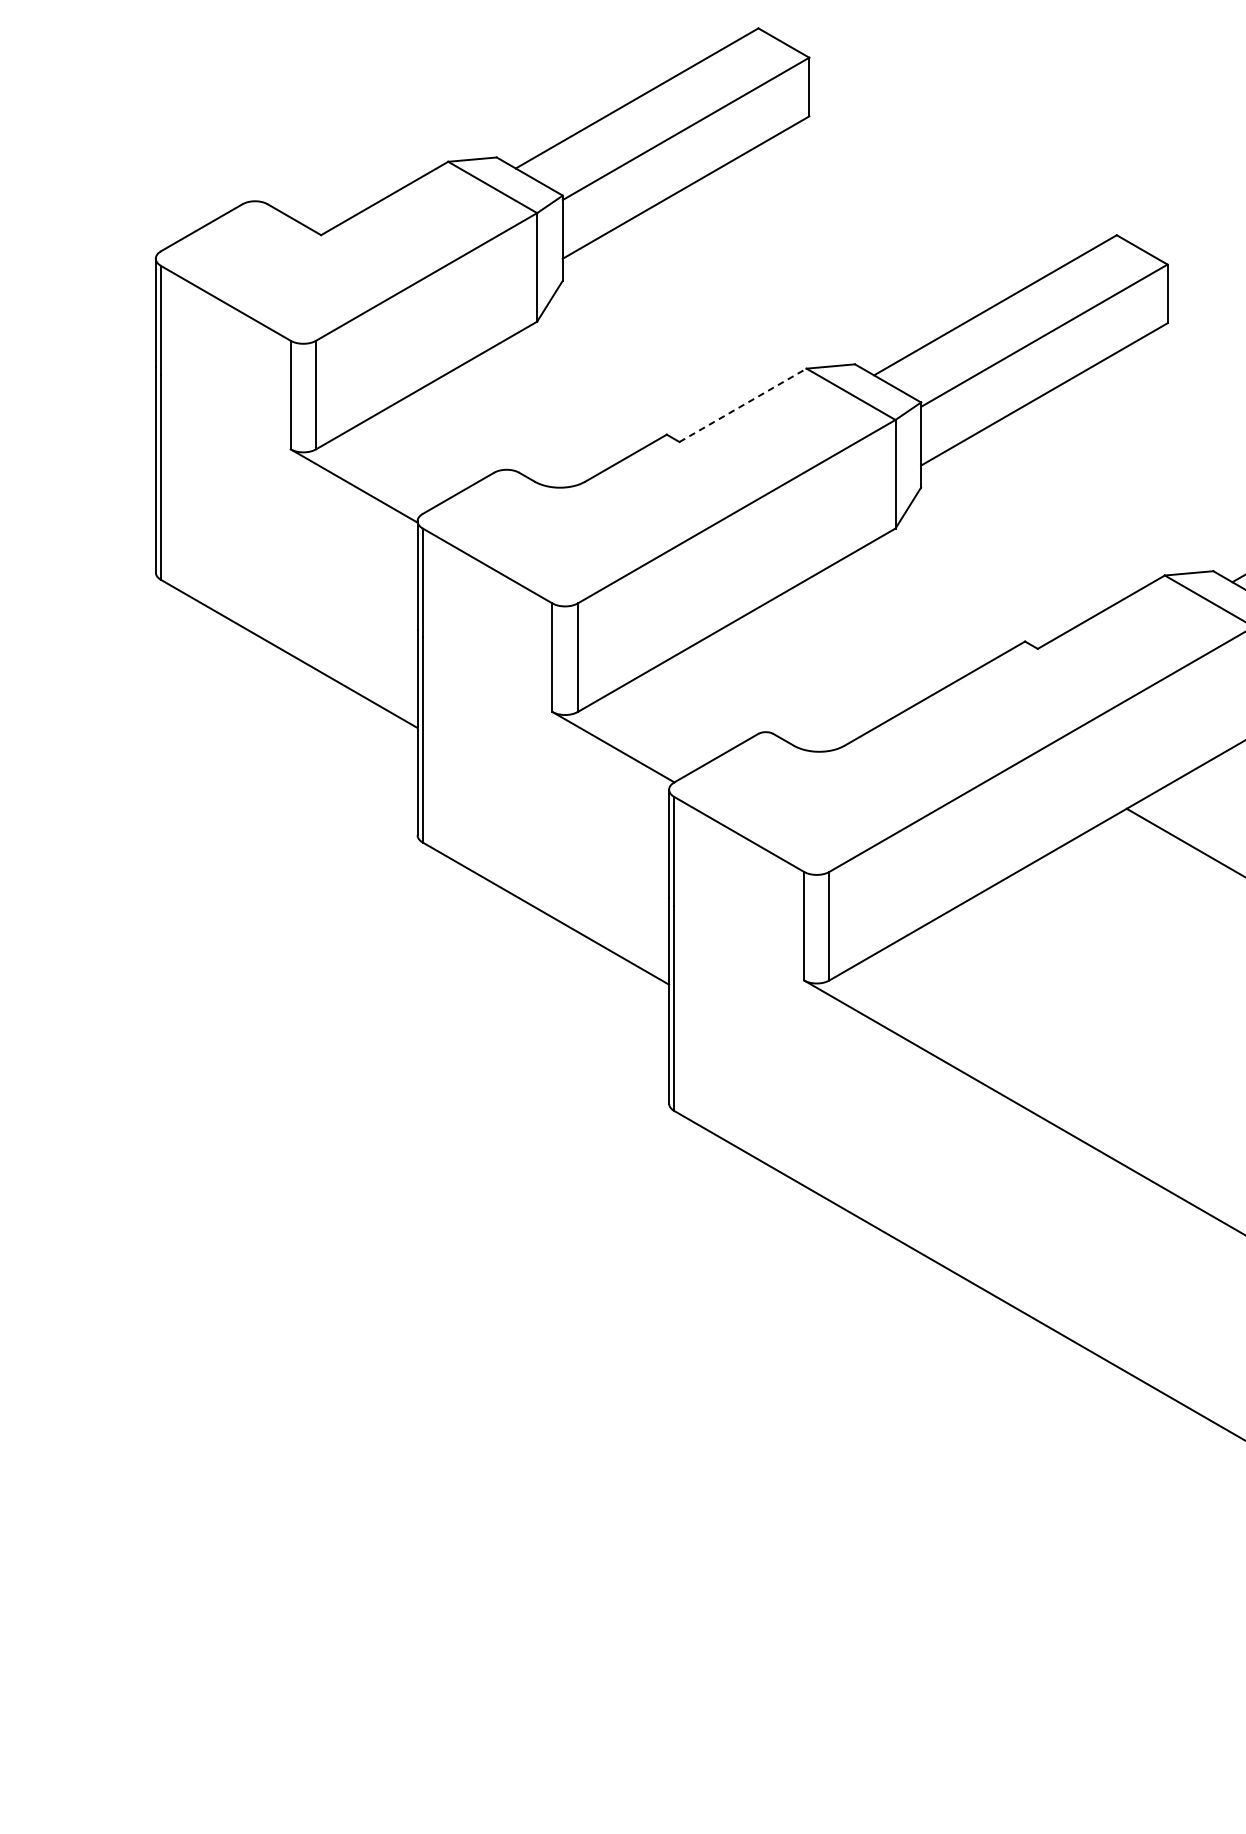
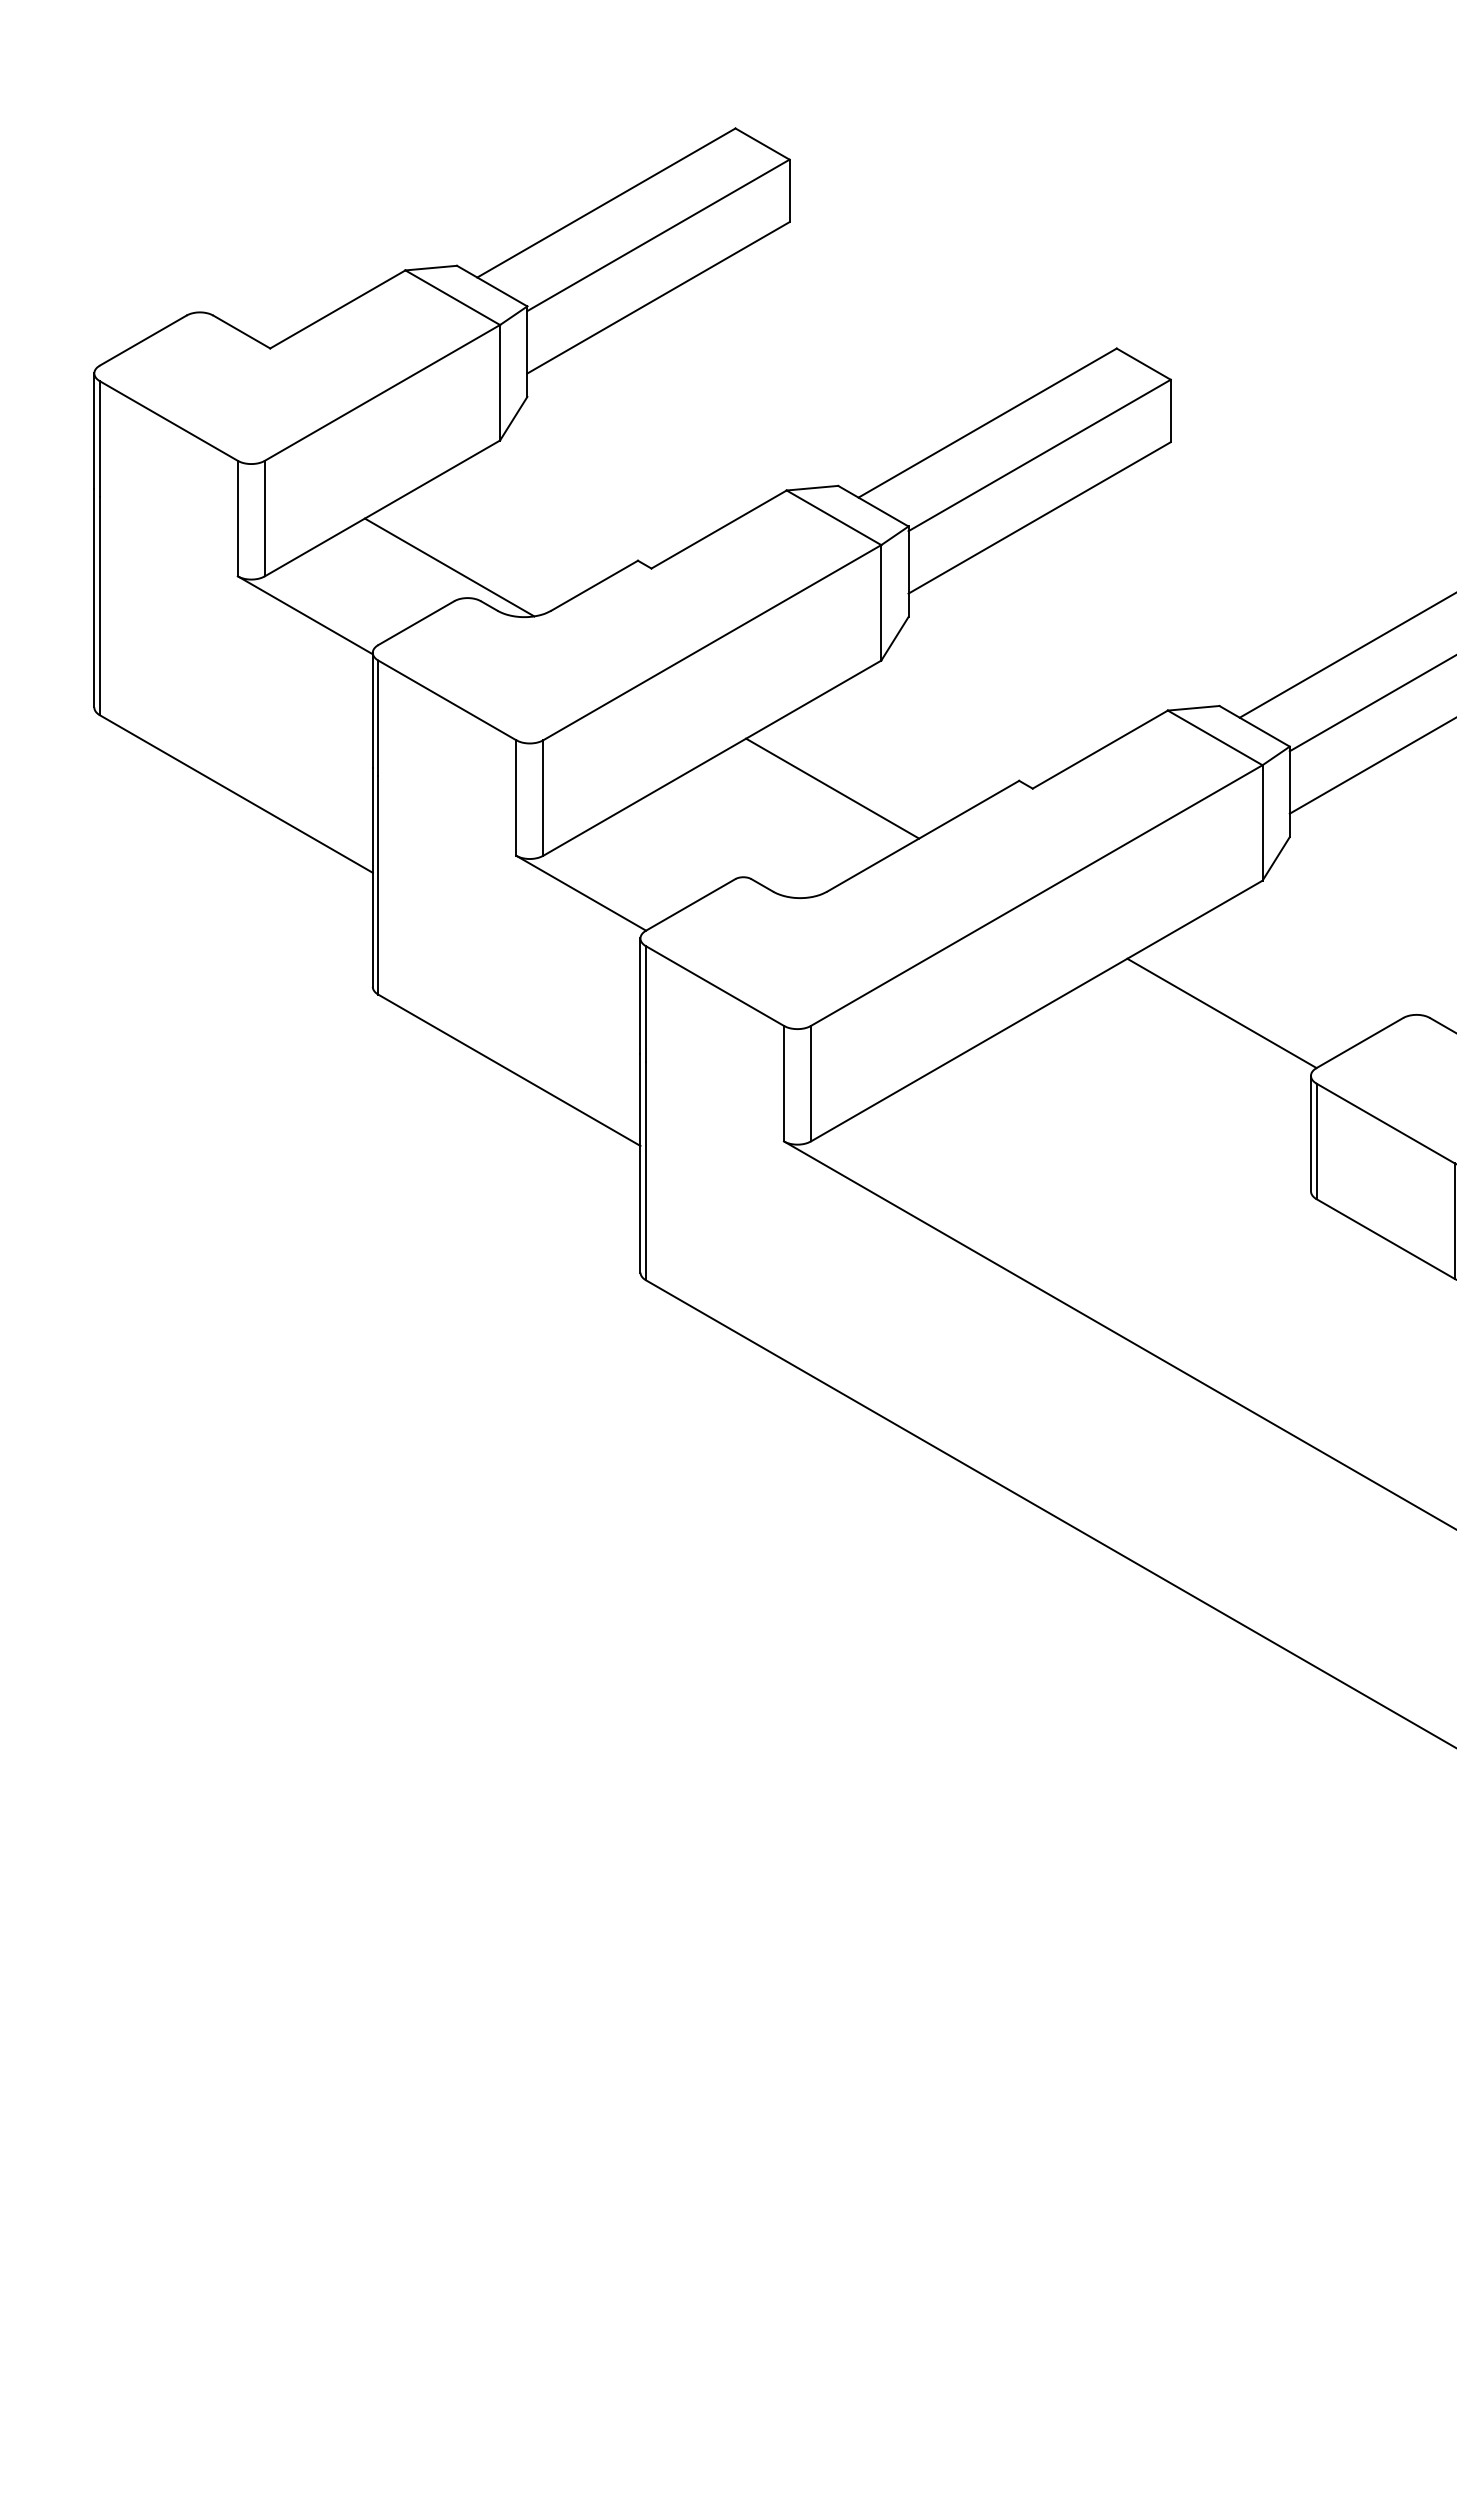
line: (743, 405) -> (719, 529), dashed -> solid
line: (489, 441) -> (449, 567), added
line: (849, 648) -> (832, 788), added

